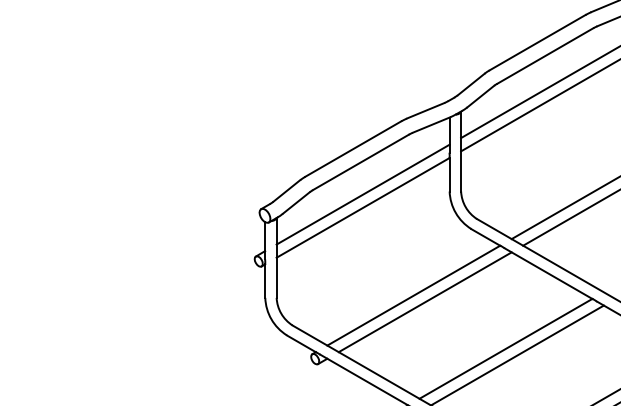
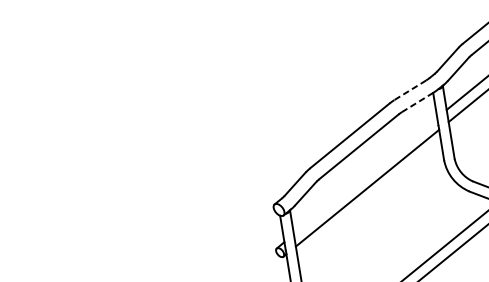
line: (425, 111) -> (410, 90), solid -> dashed
line: (431, 124) -> (417, 101), solid -> dashed
line: (362, 194) -> (364, 176), removed

